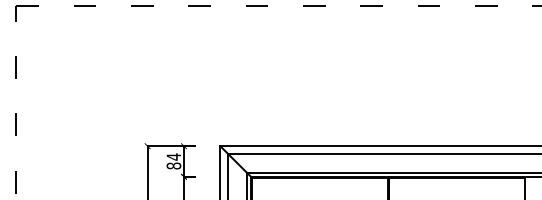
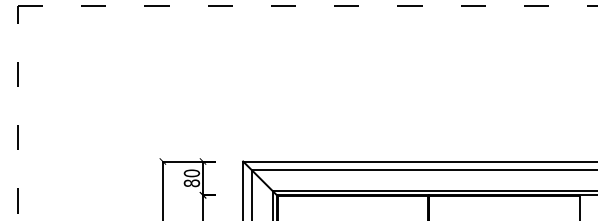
text: (173, 157) -> (191, 173), 84 -> 80

